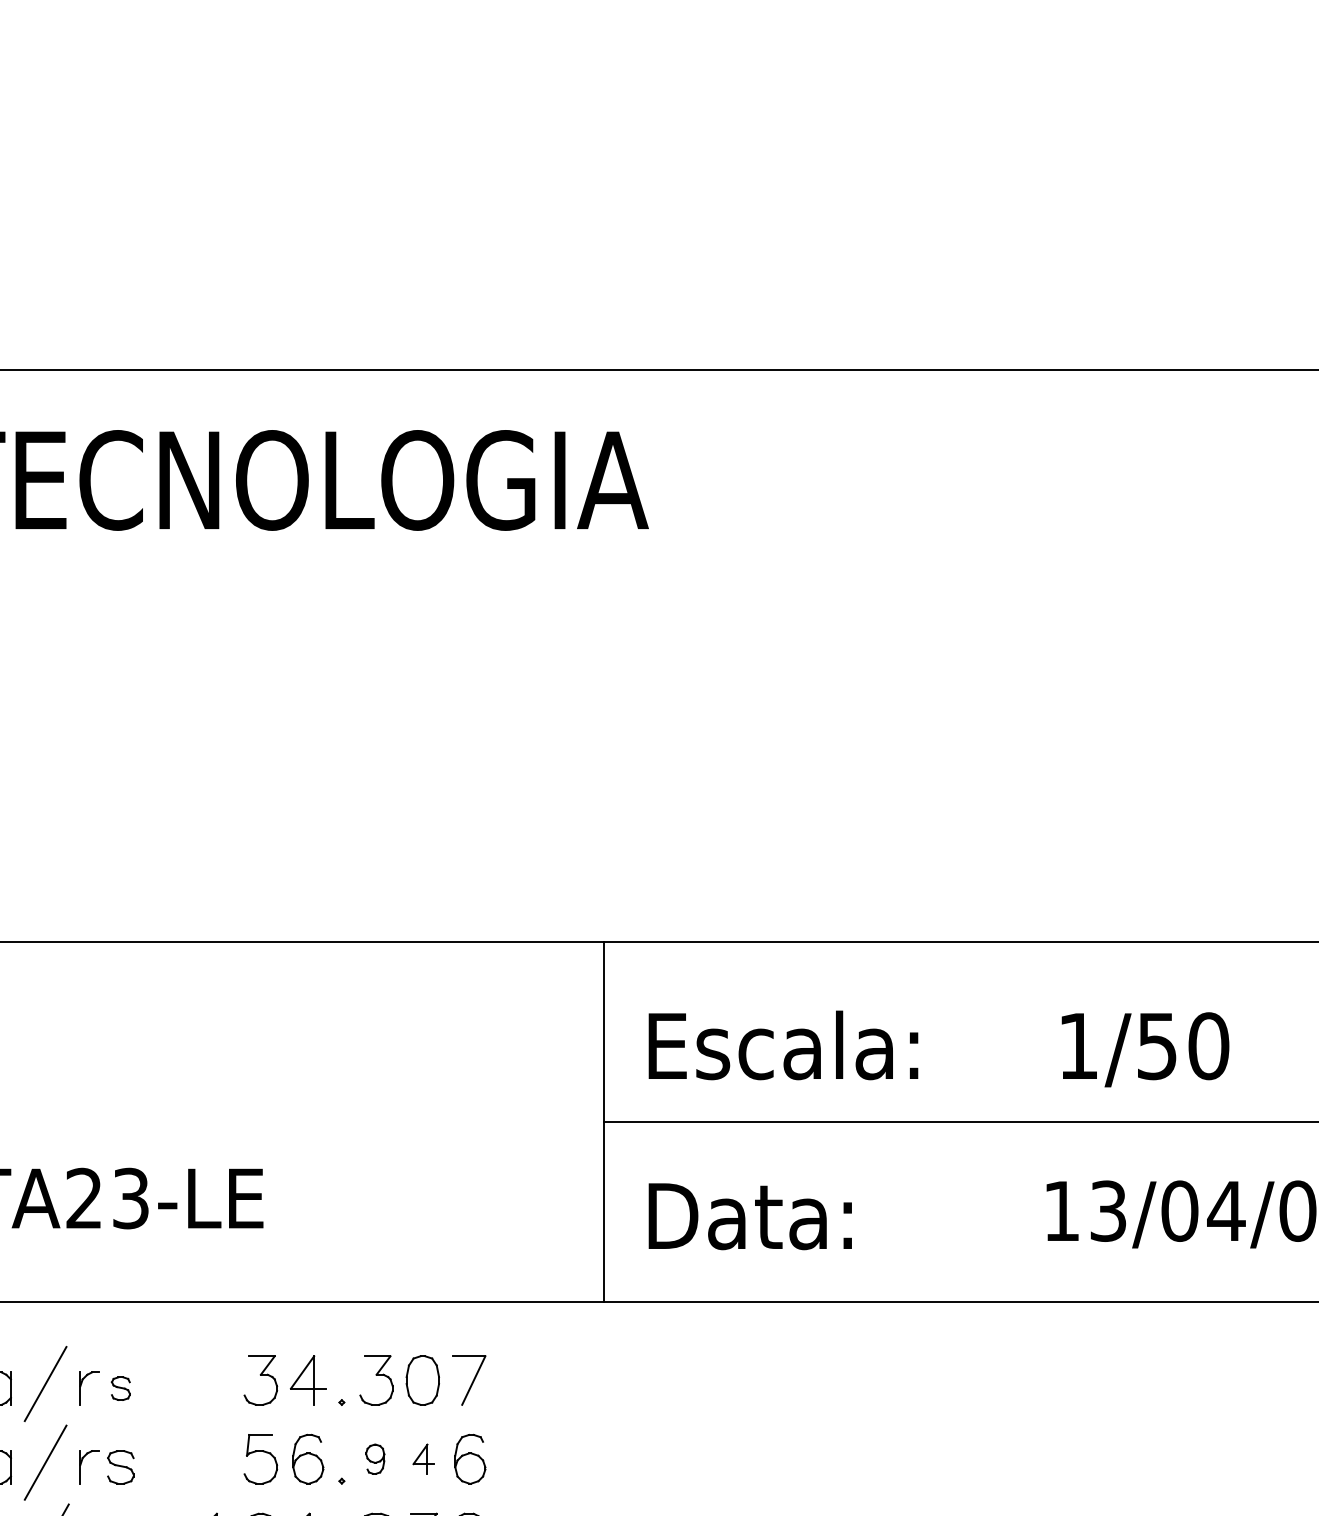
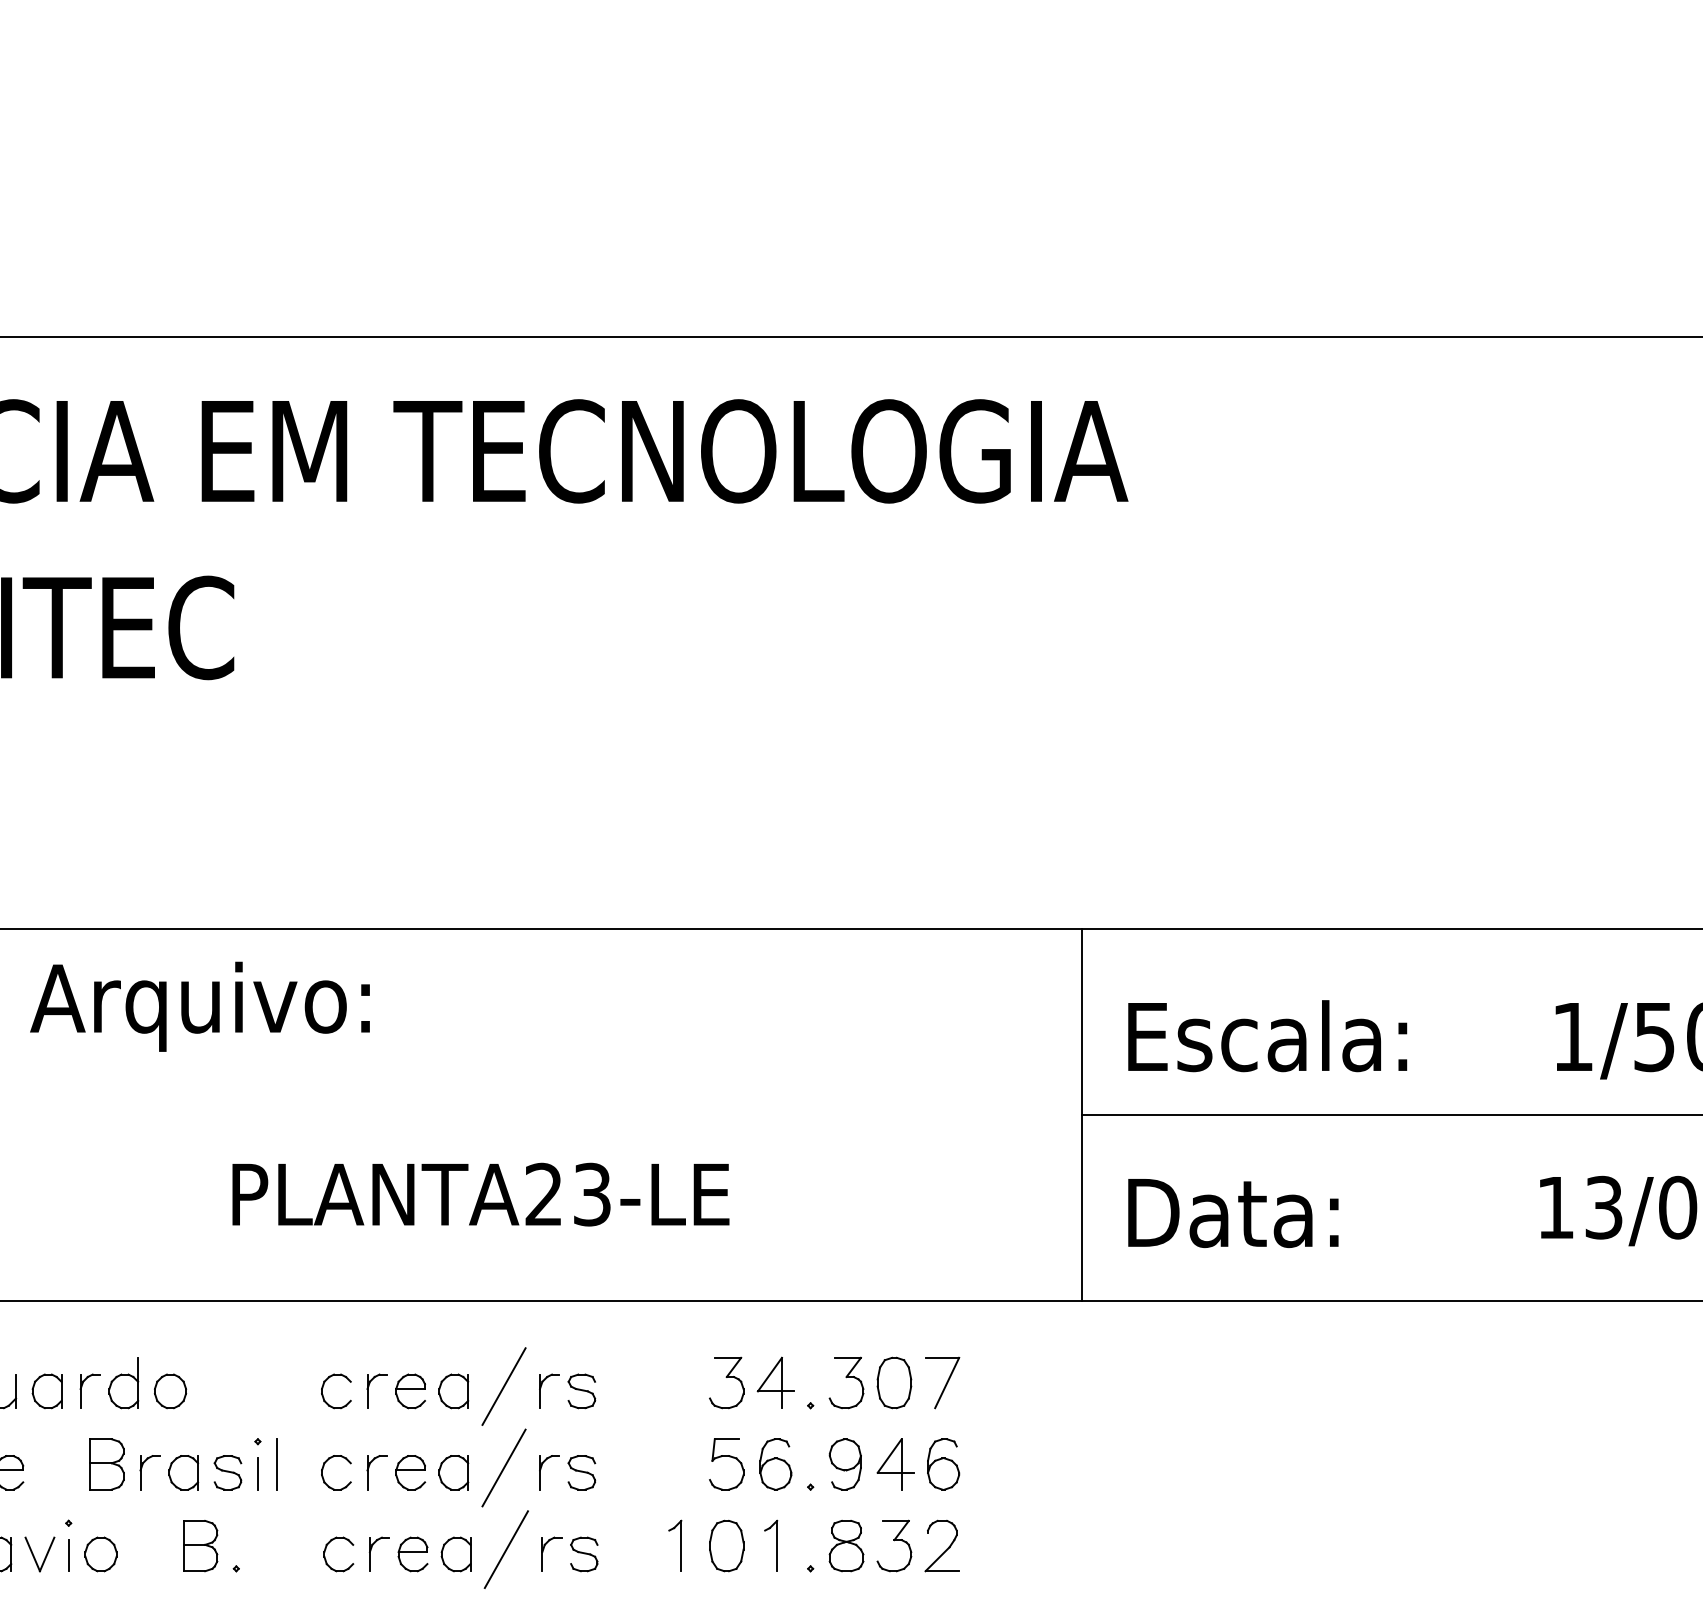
part: (120, 1388) -> (581, 1391), size x1.43
part: (374, 1459) -> (844, 1464), size x1.67
part: (423, 1459) -> (895, 1464), size x1.67

